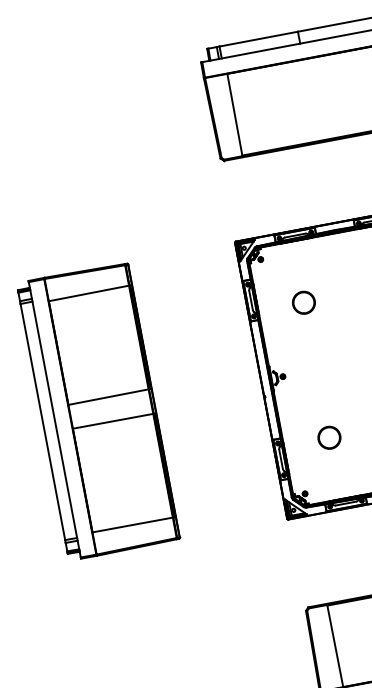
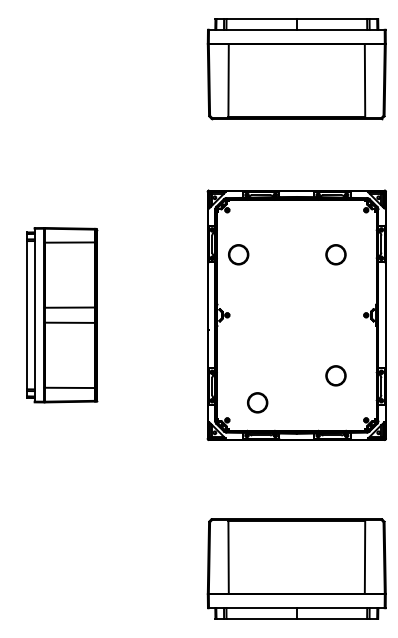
circle: (303, 302) -> (238, 254), moved
part: (98, 410) -> (62, 314), size x0.7
circle: (329, 437) -> (257, 402), moved

